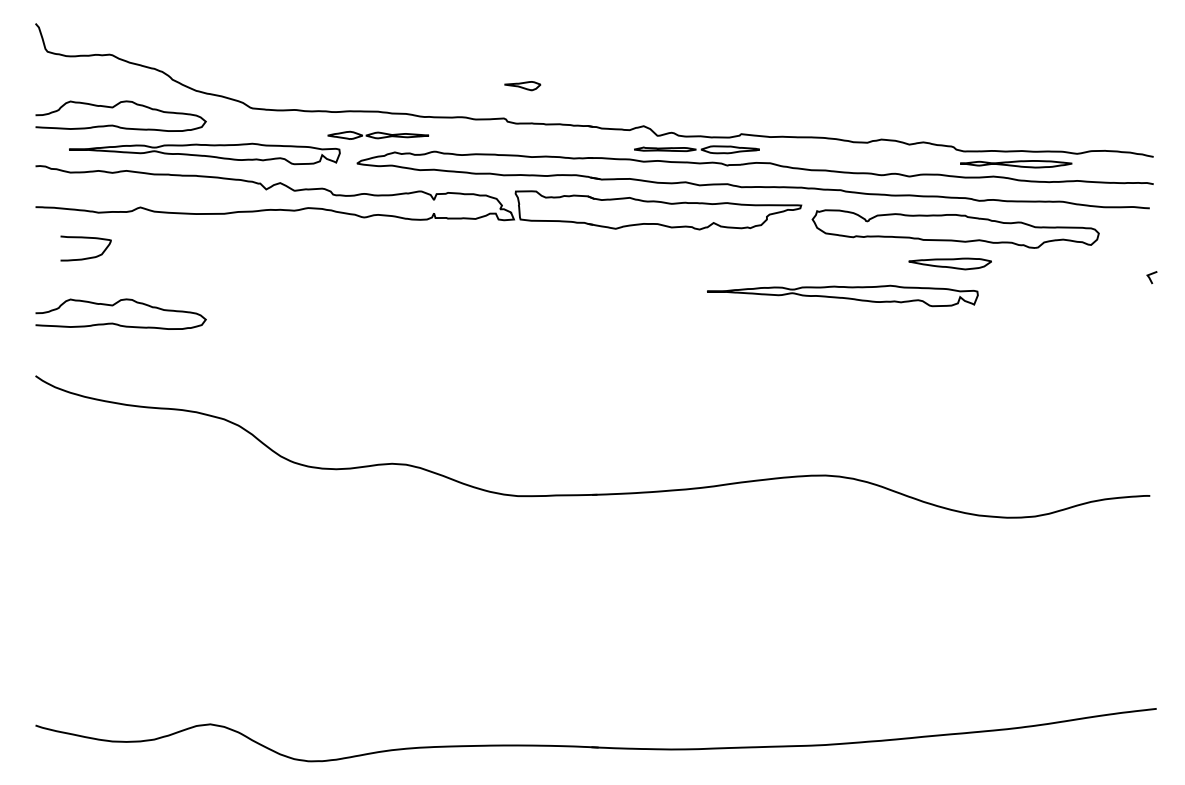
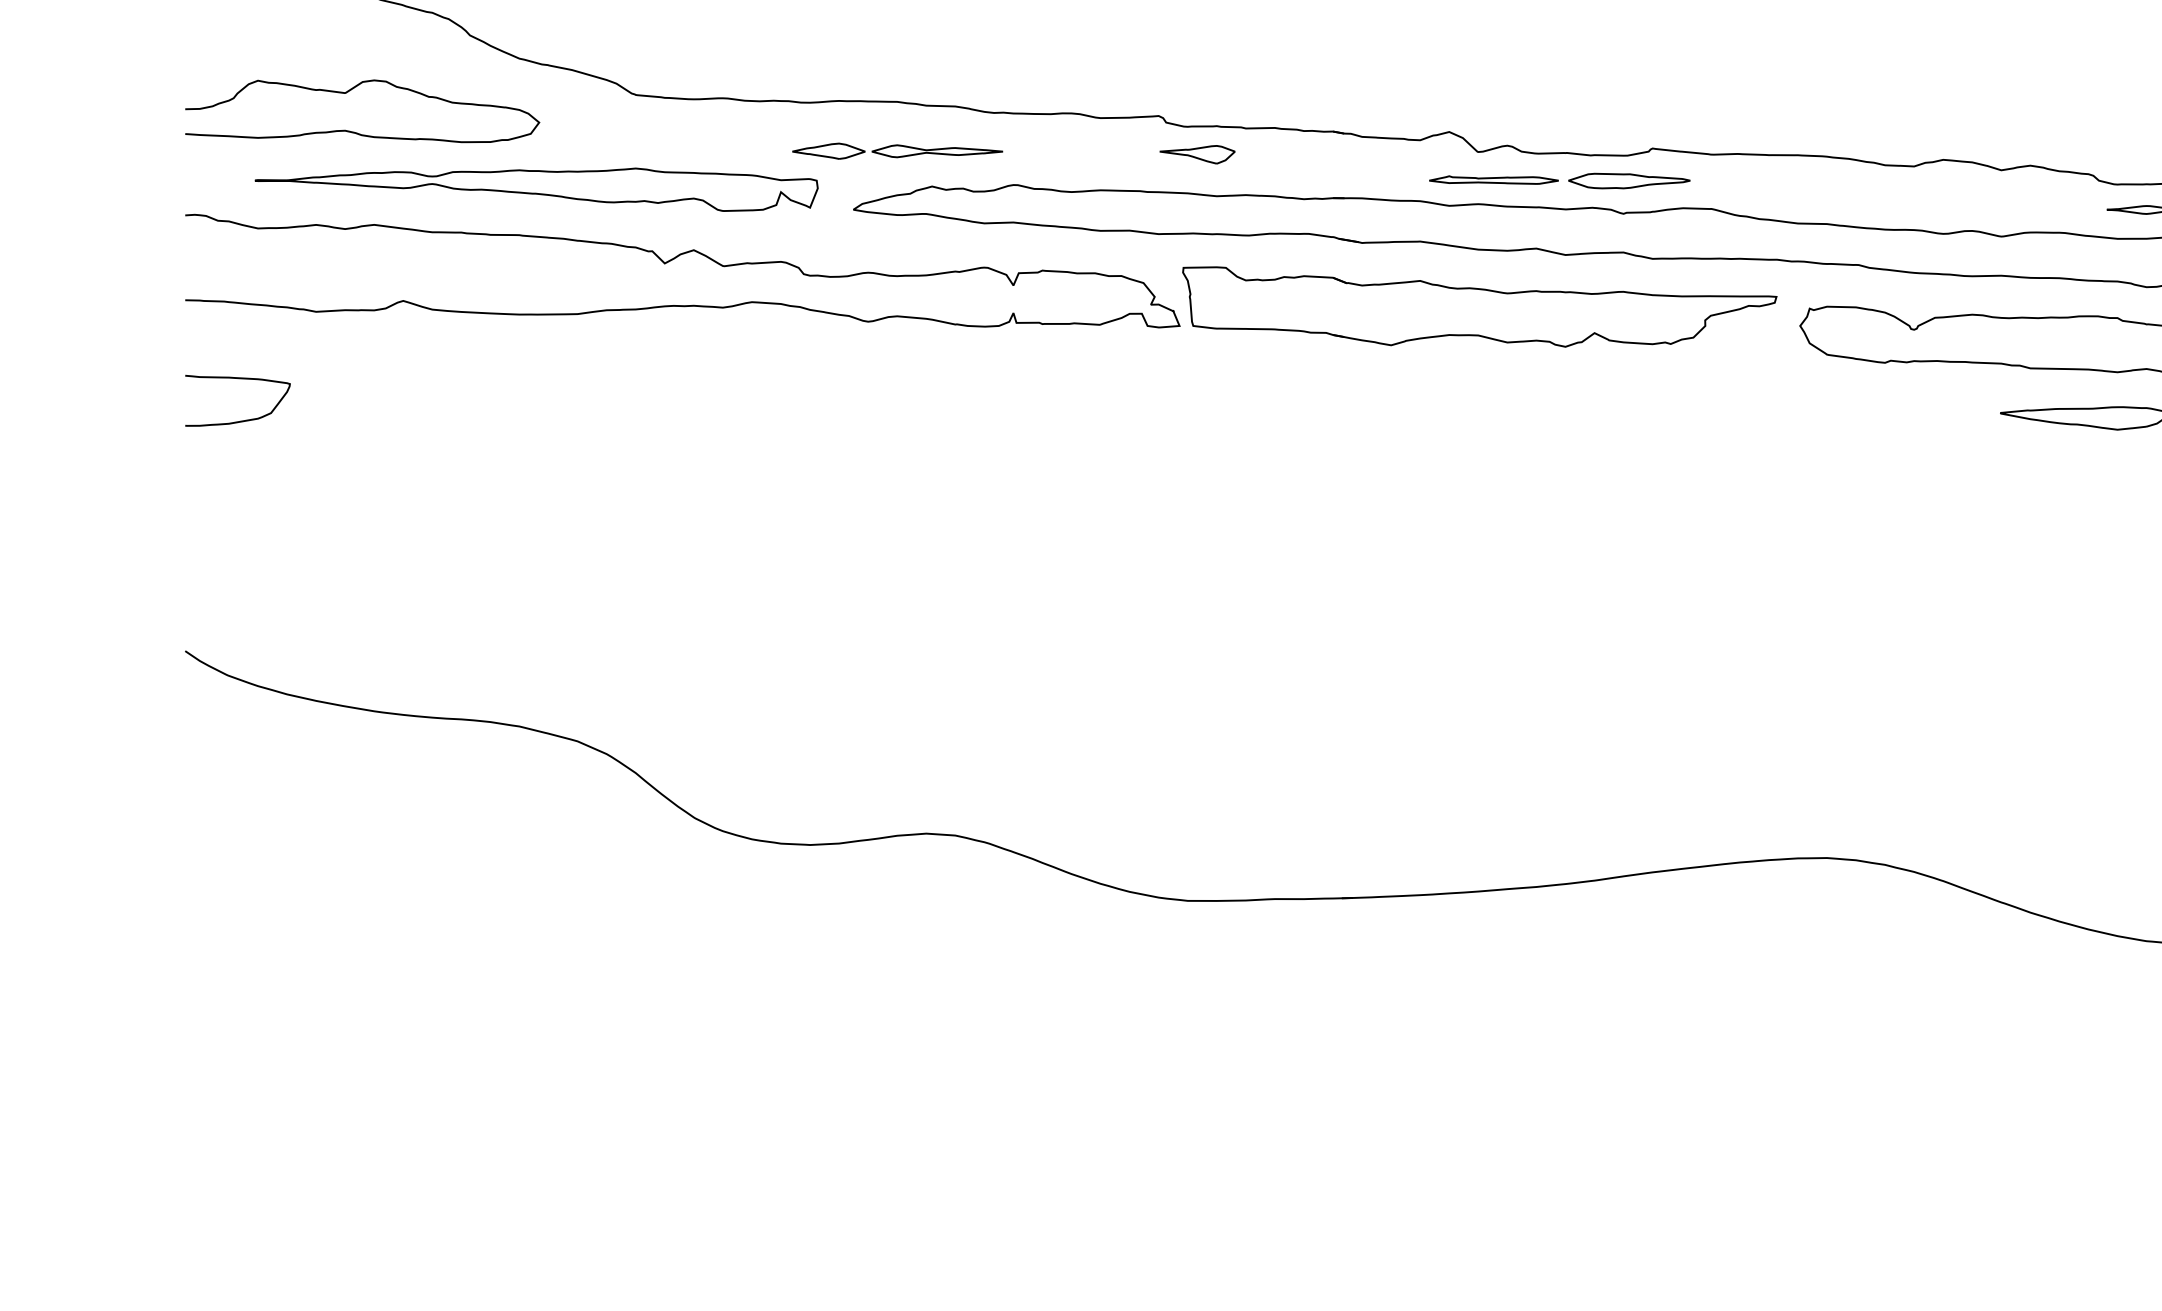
part: (522, 86) -> (1197, 155), moved
curve: (86, 257) -> (239, 419), moved
part: (842, 295) -> (1862, 483), removed
curve: (116, 304) -> (353, 502), removed

